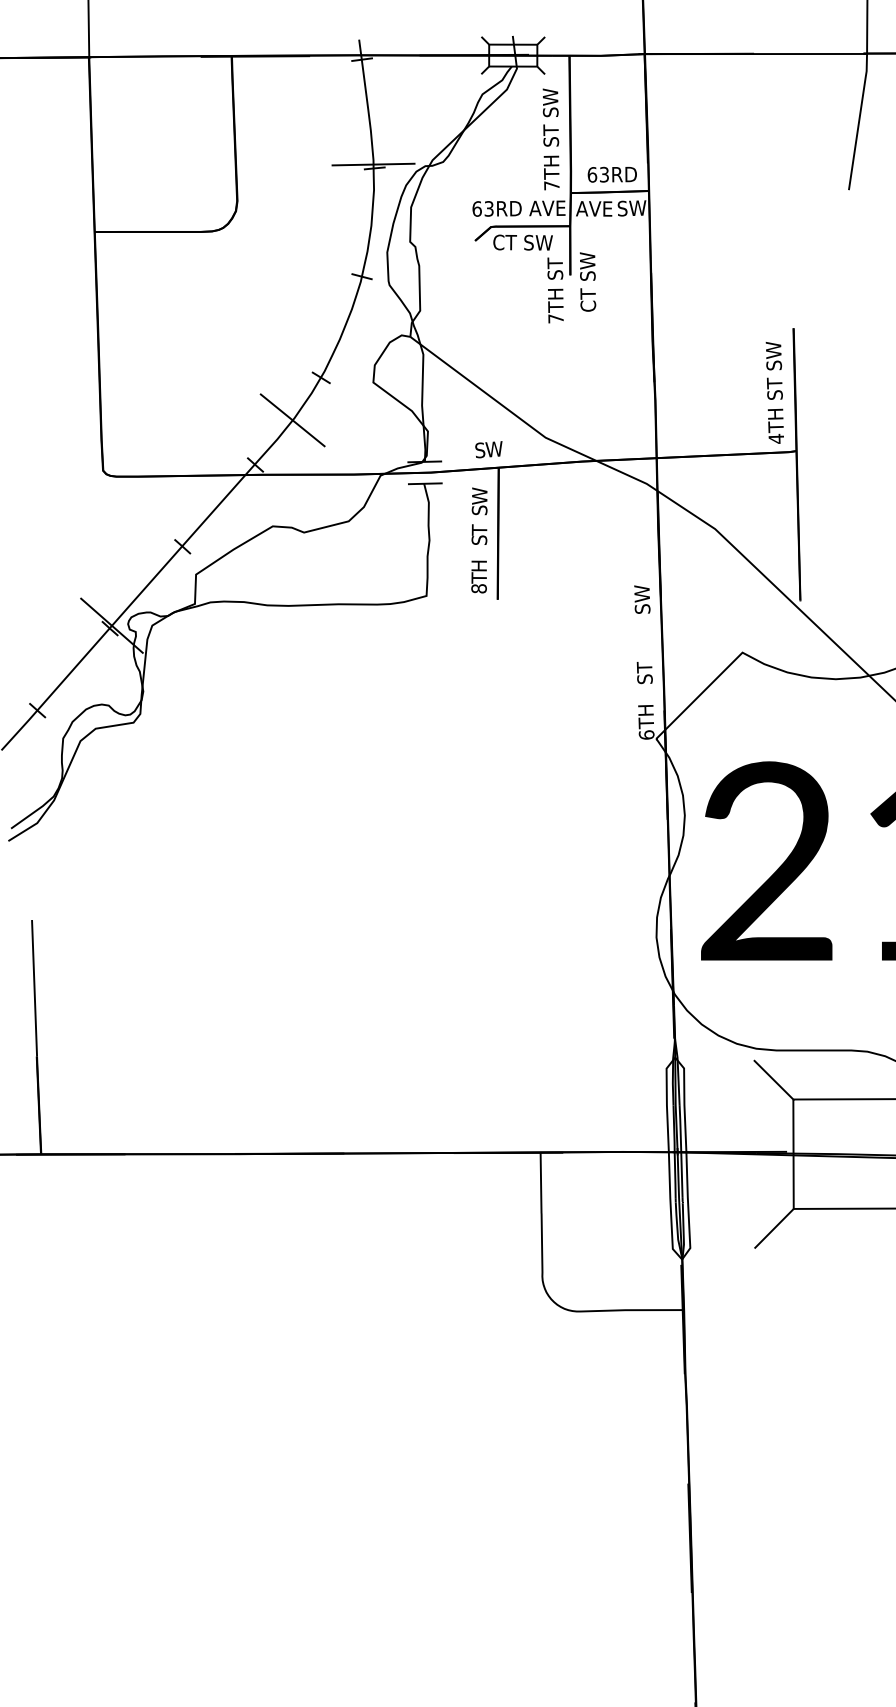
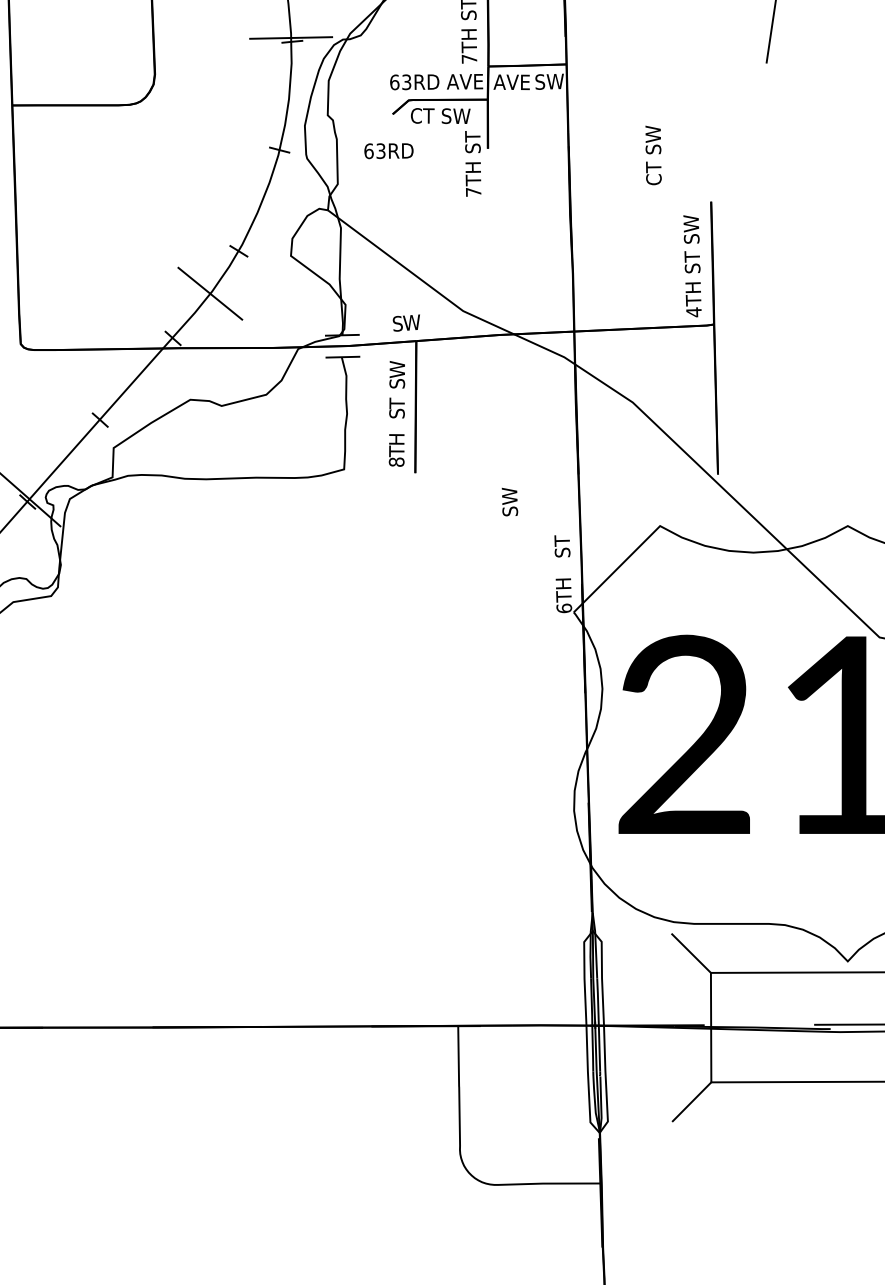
text: (611, 174) -> (388, 150), moved
text: (588, 281) -> (654, 154), moved
text: (642, 599) -> (510, 501), moved

